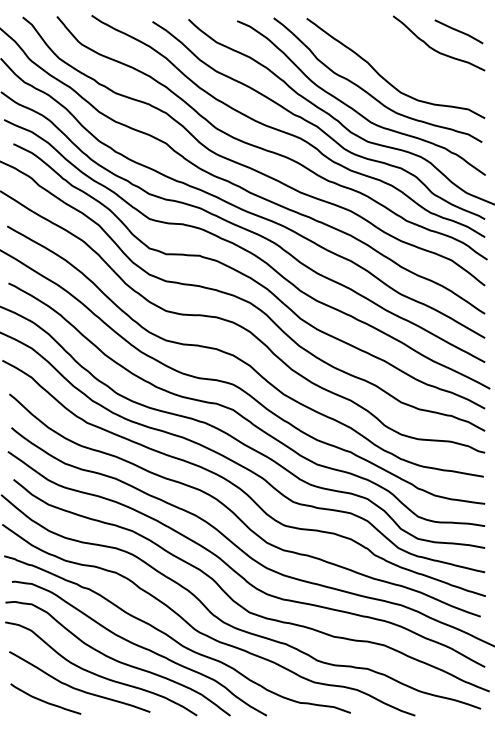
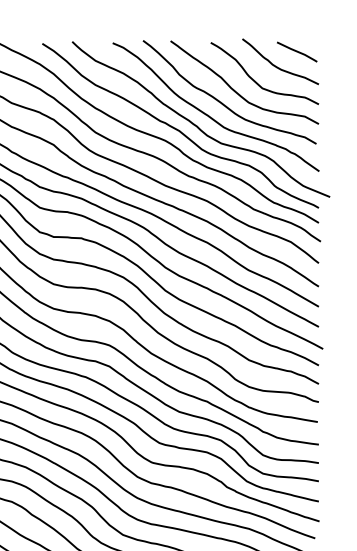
curve: (412, 69) -> (258, 83), added

